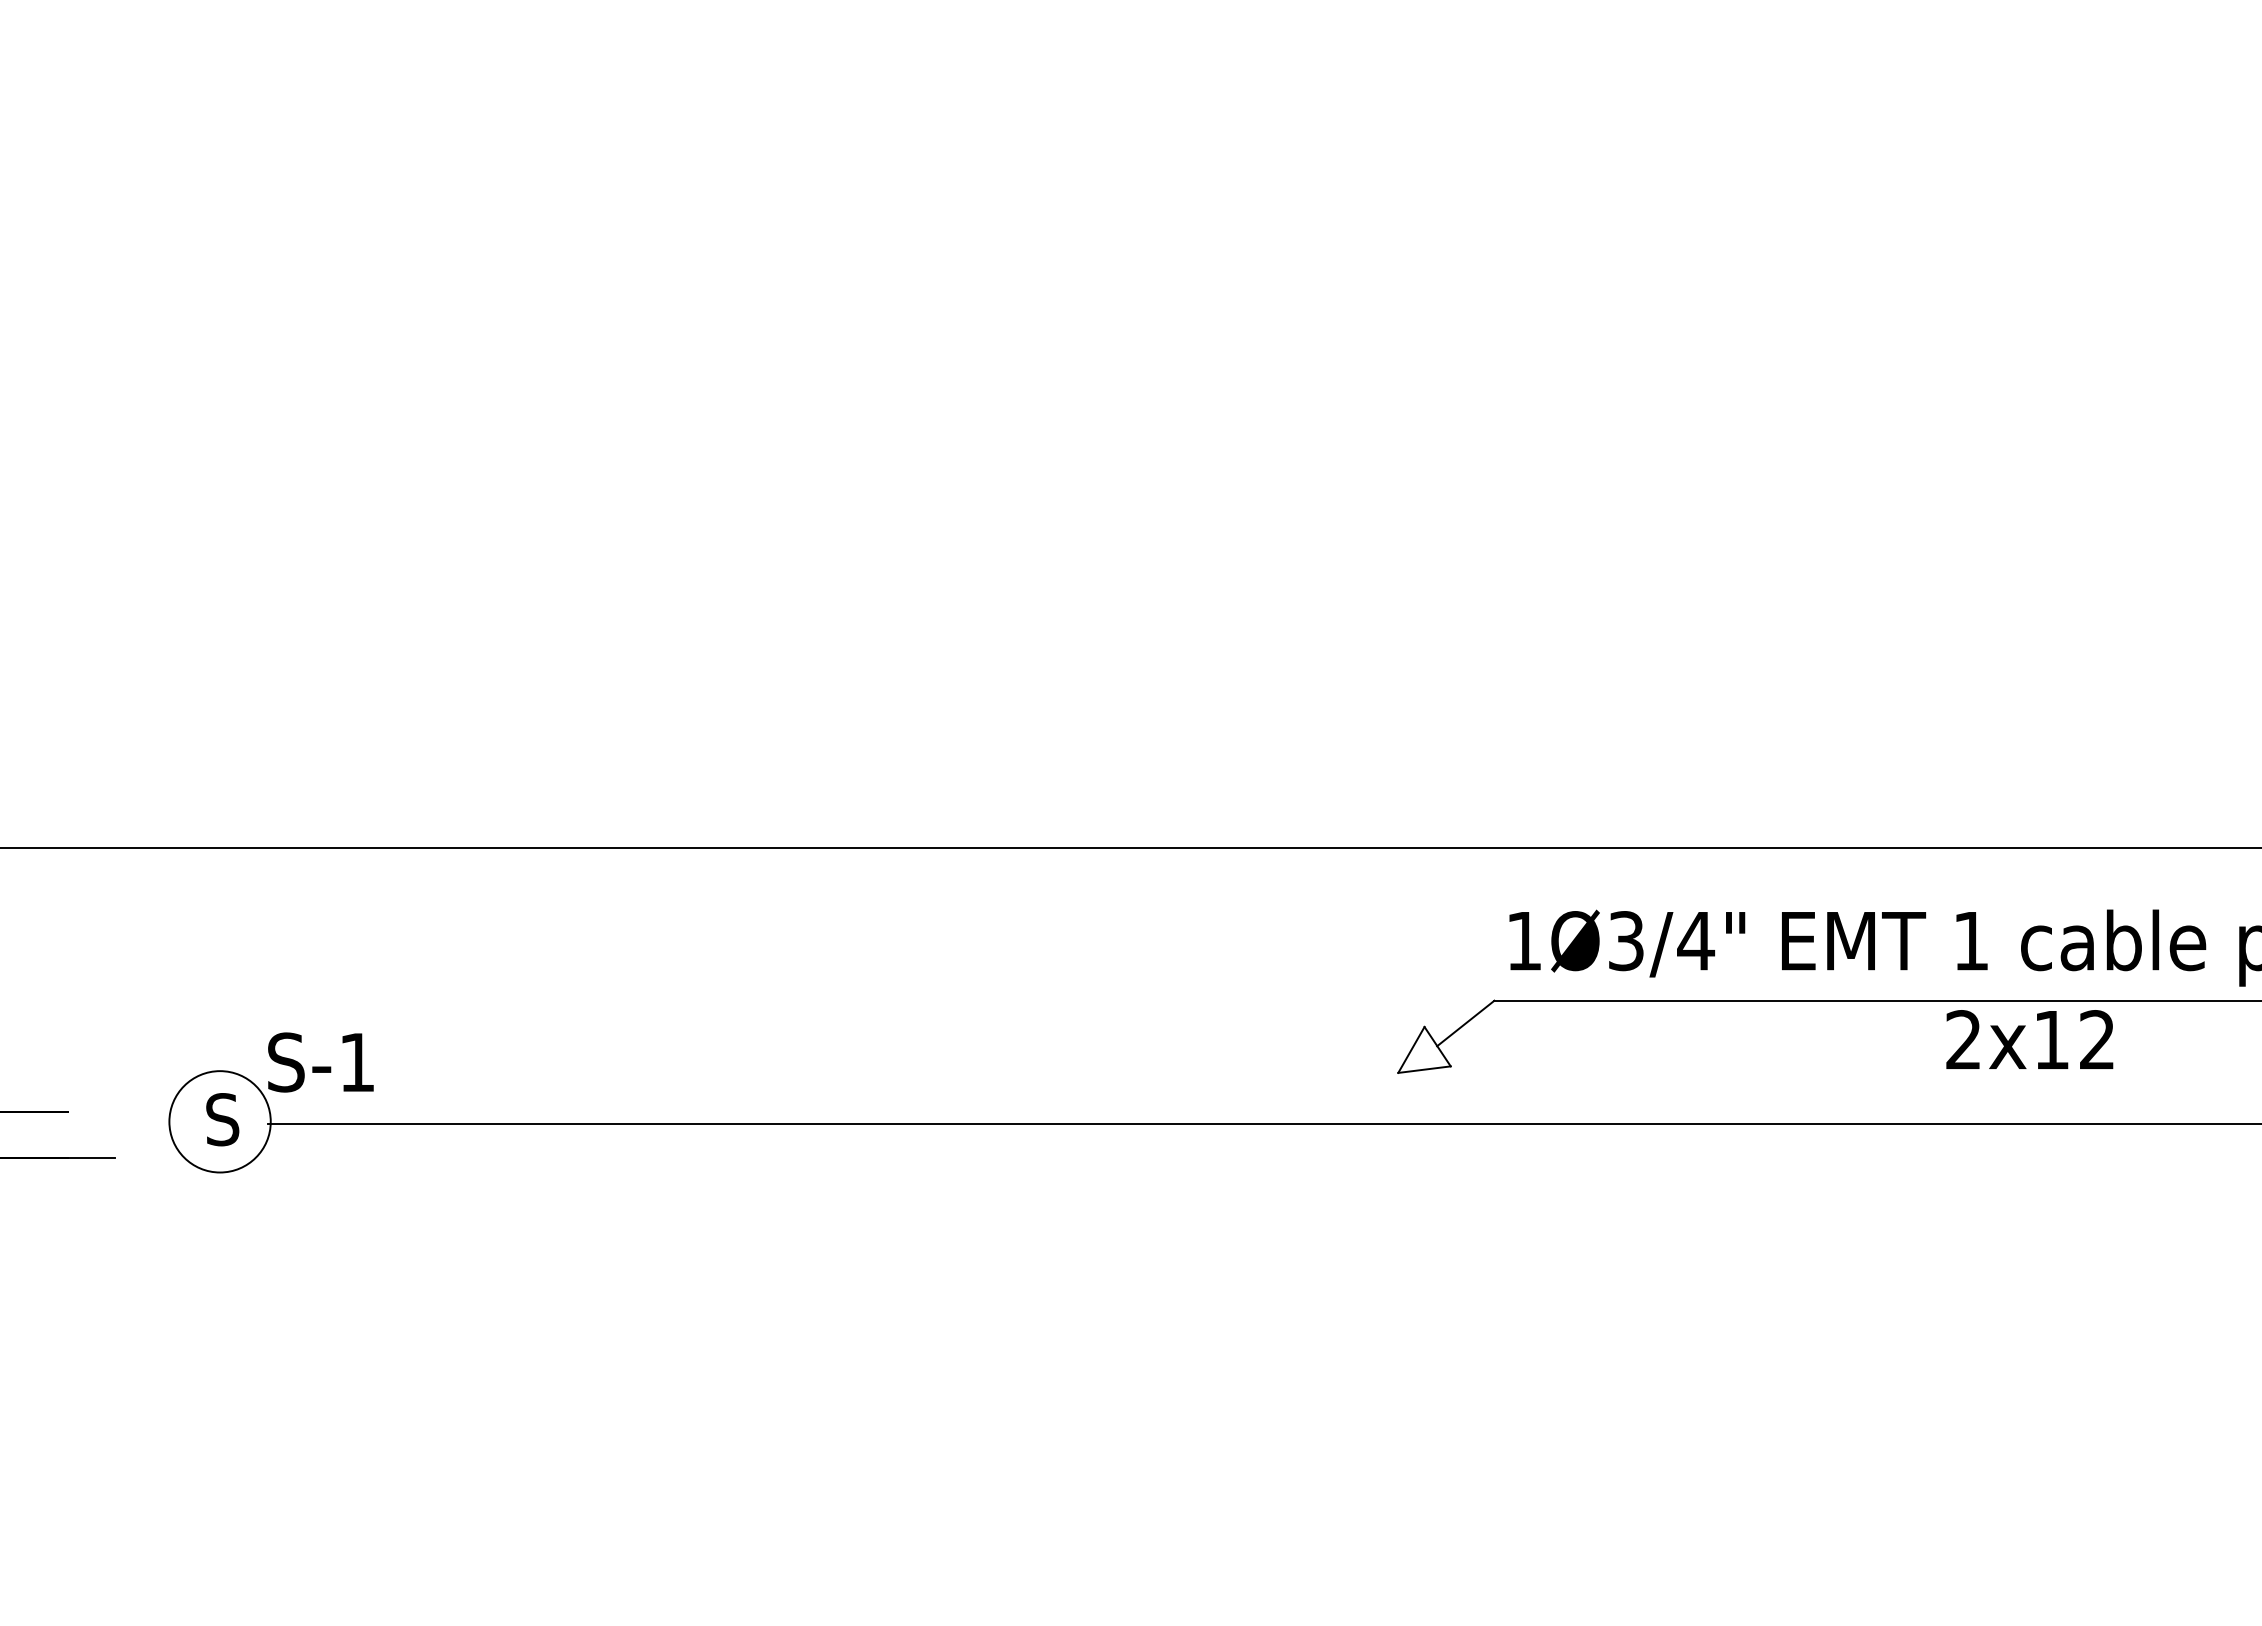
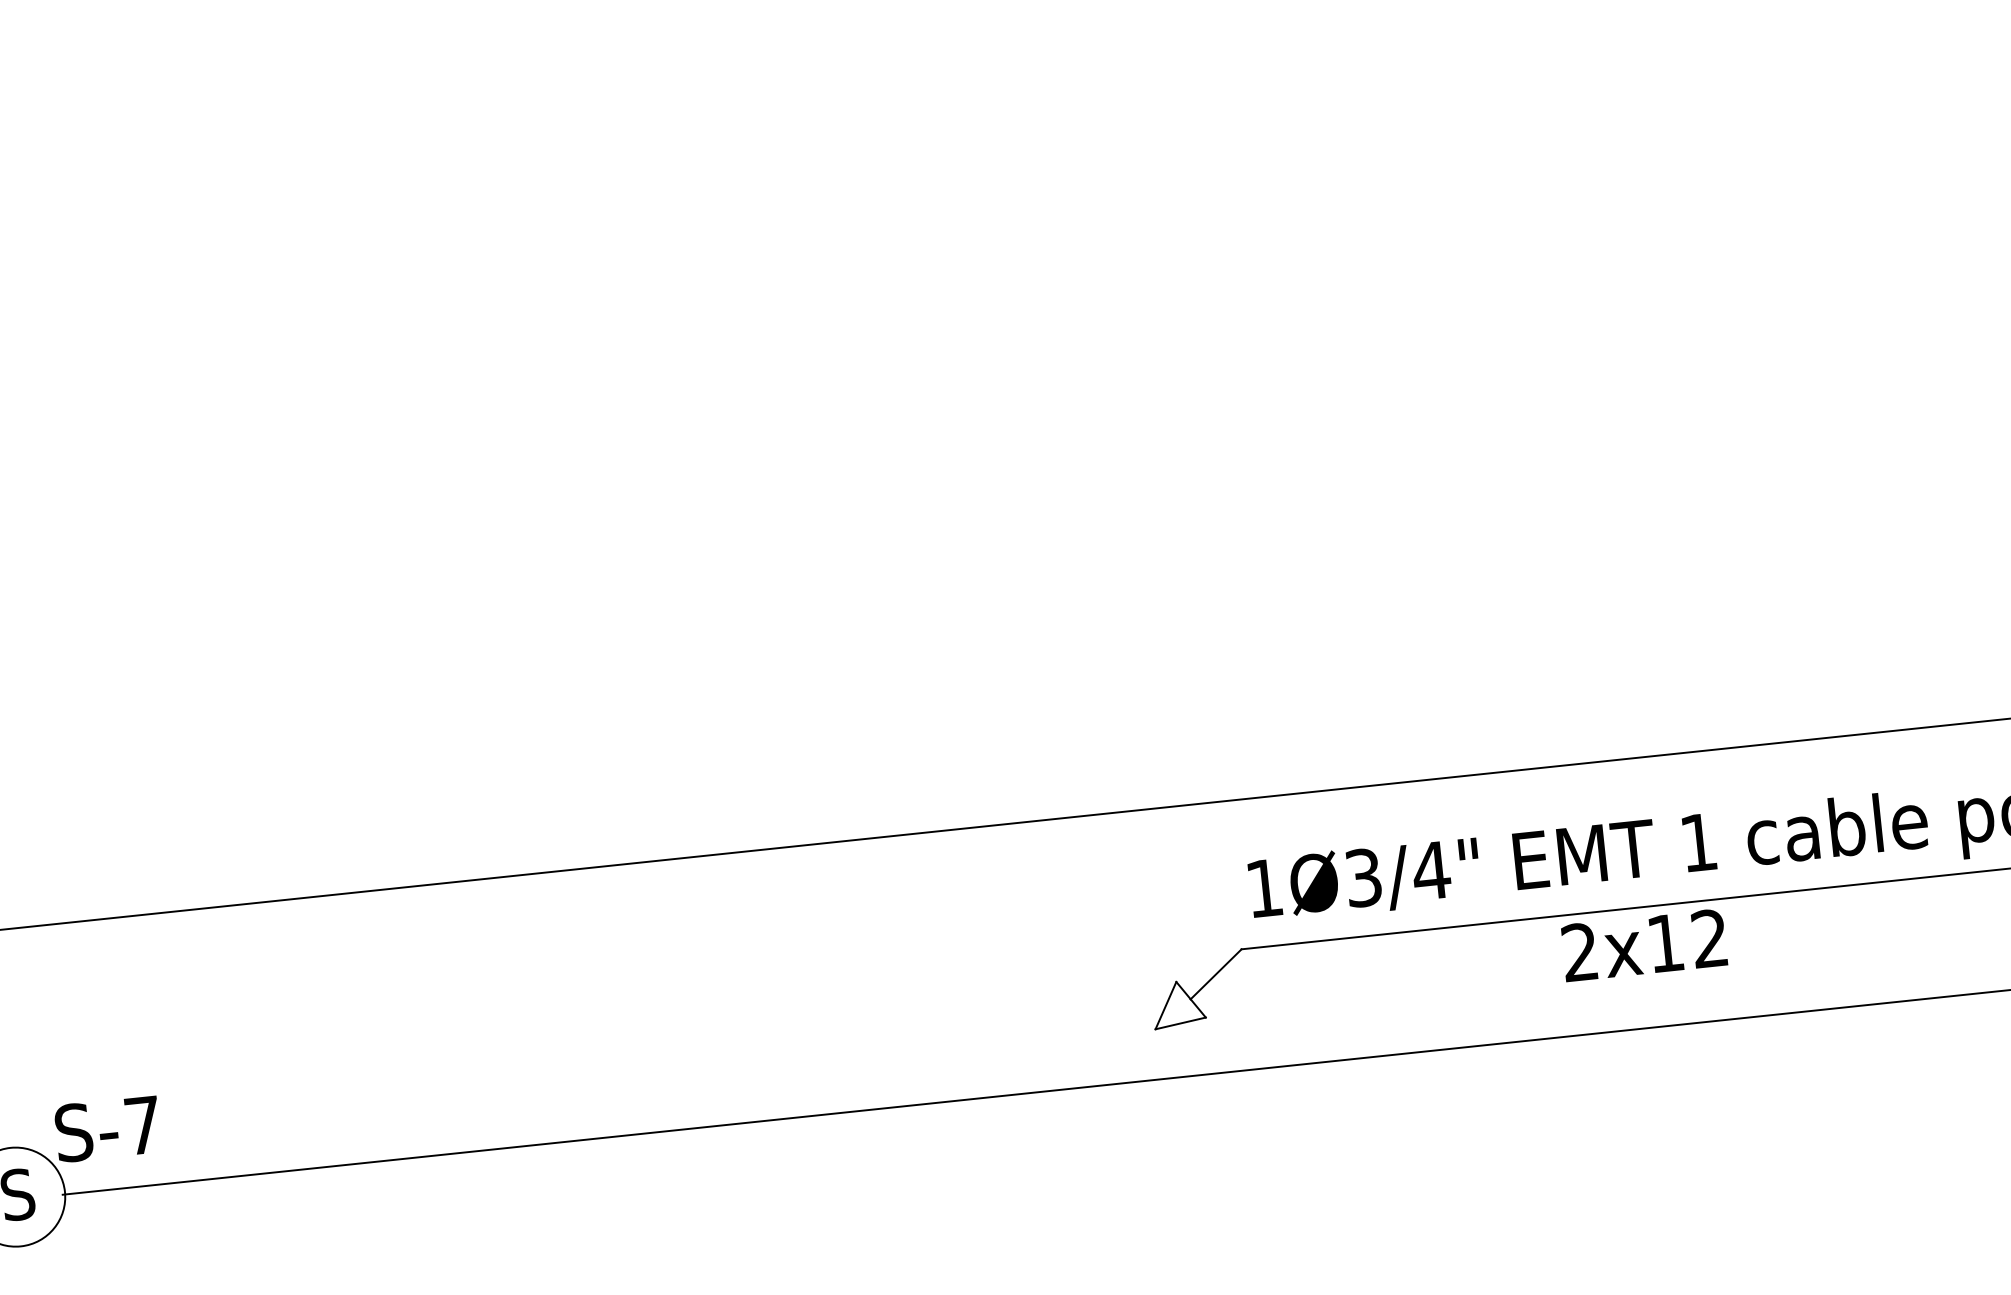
text: (2029, 1039) -> (1643, 945), moved
text: (357, 1062) -> (143, 1125), S-1 -> S-7

